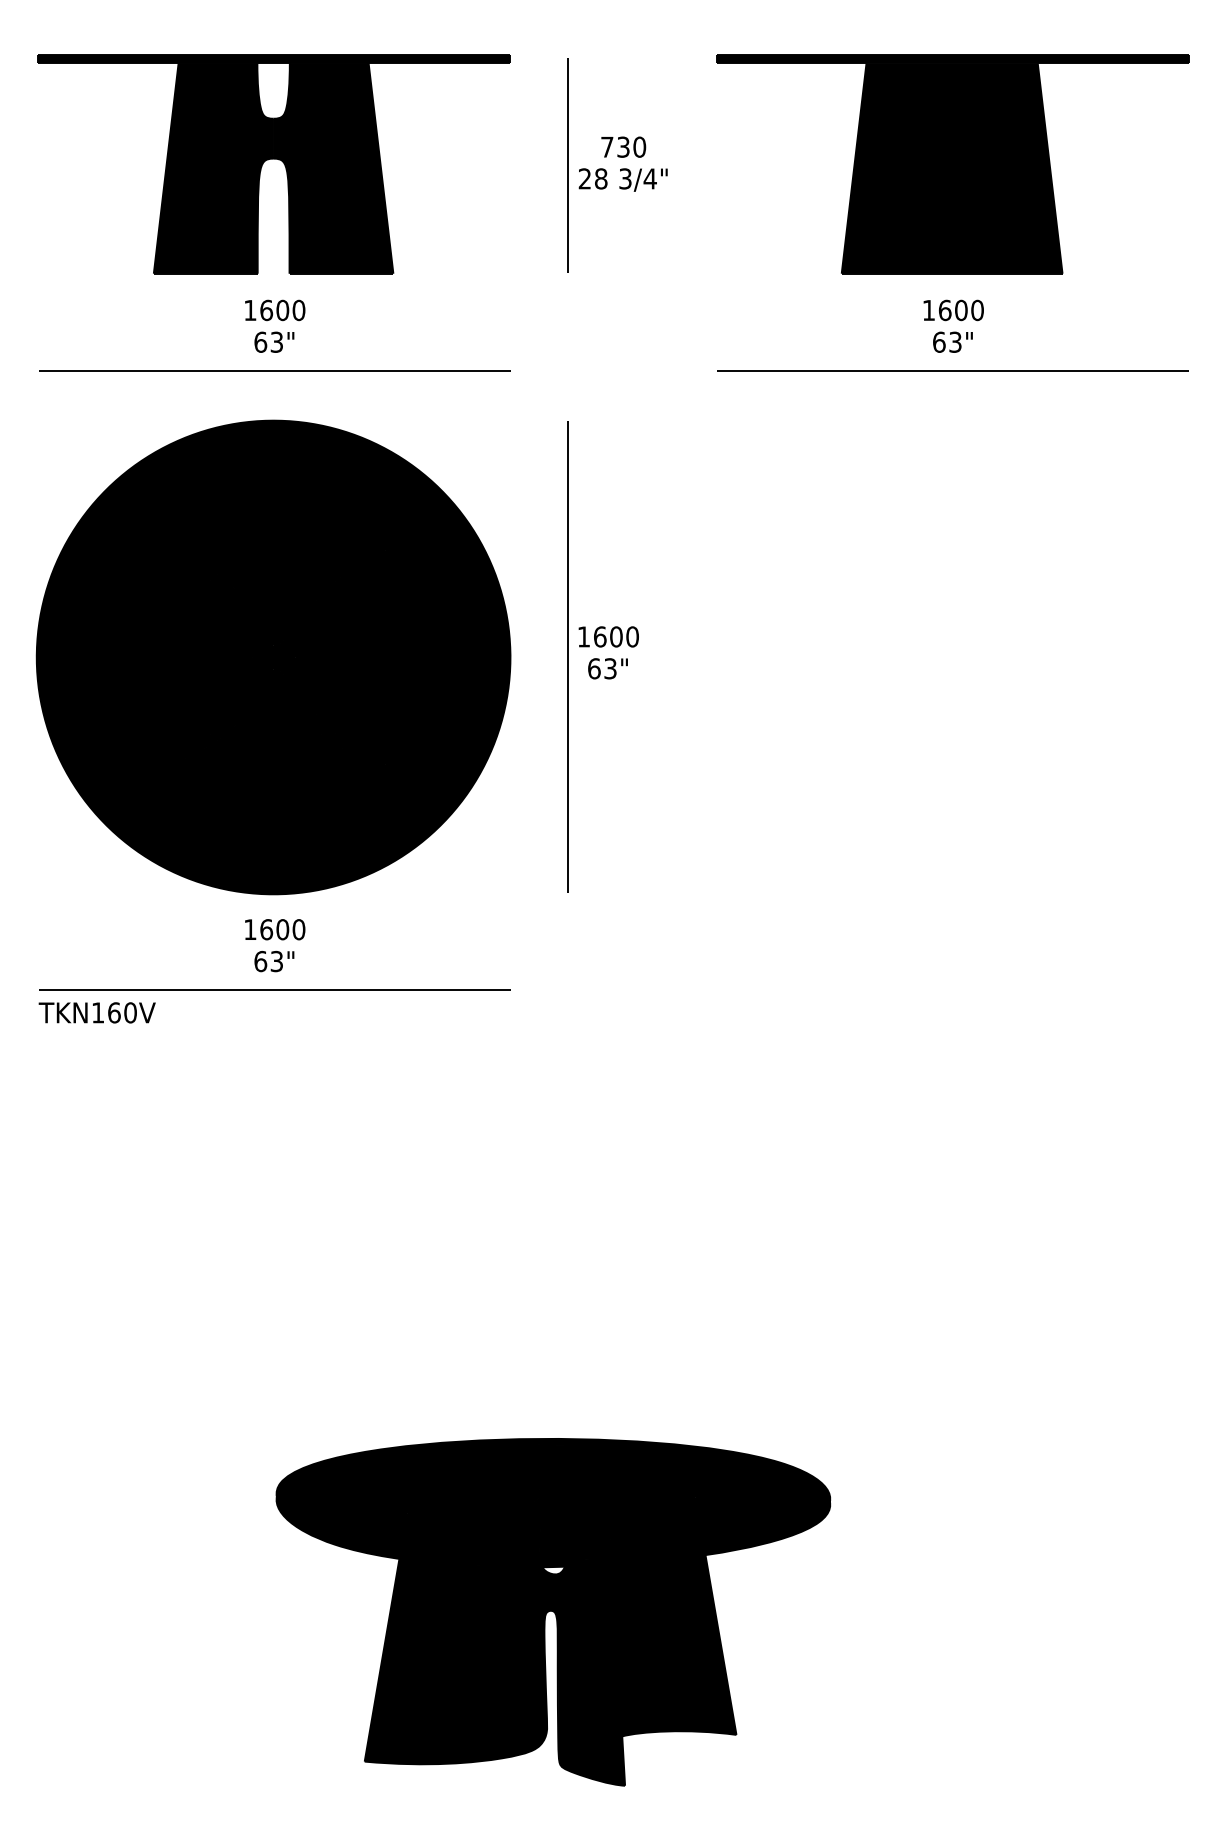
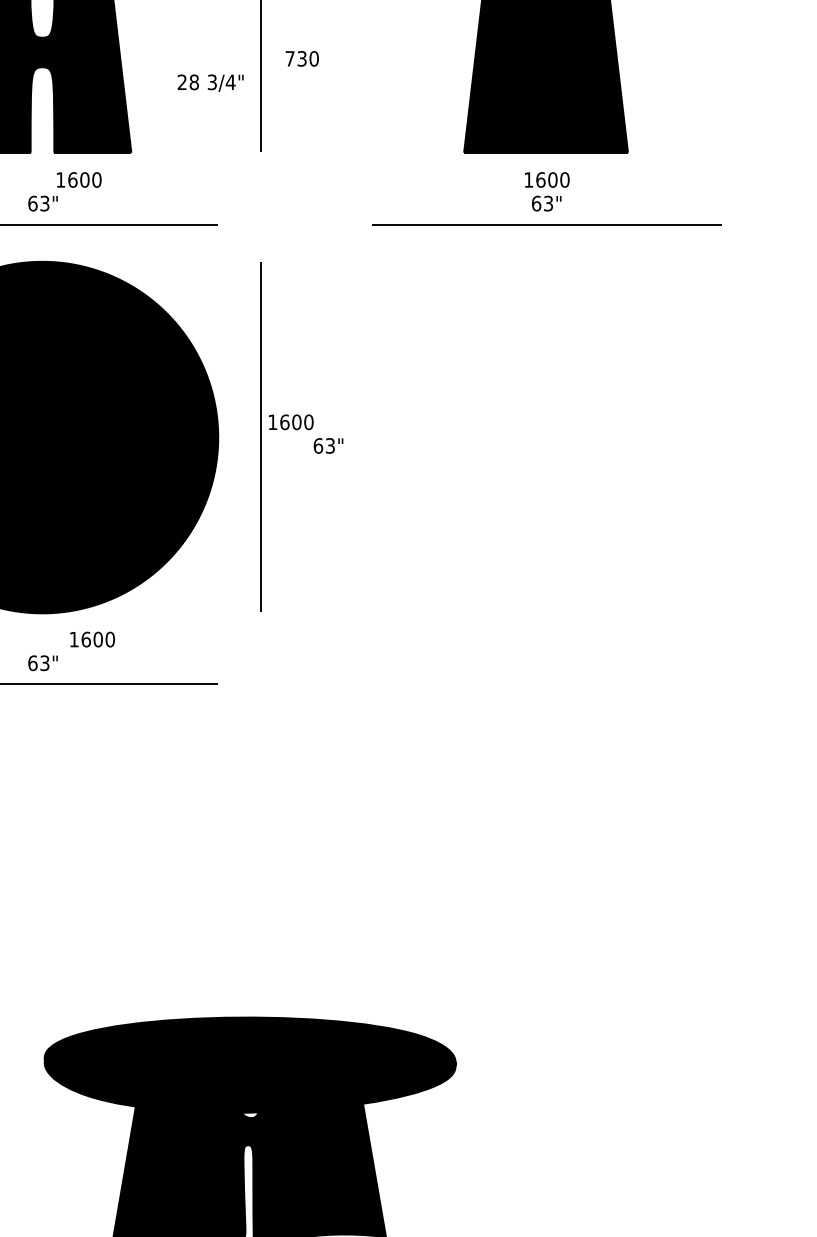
text: (622, 179) -> (210, 82), moved
text: (275, 310) -> (79, 180), moved
text: (607, 668) -> (328, 445), moved
text: (275, 929) -> (92, 639), moved

